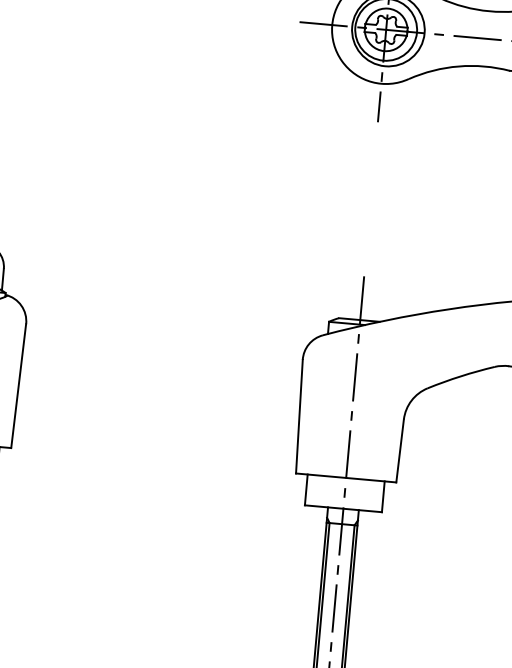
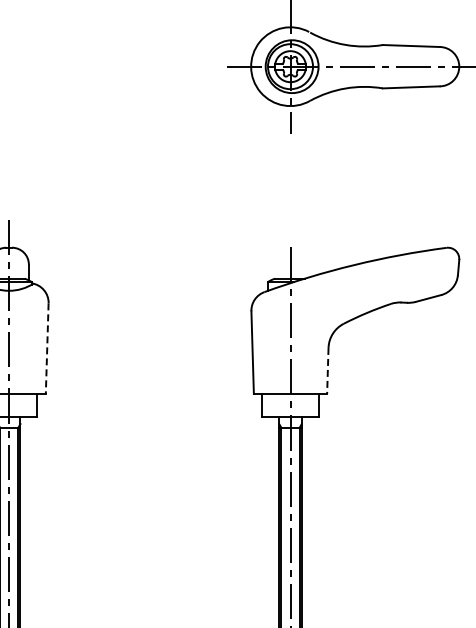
line: (18, 387) -> (47, 349), solid -> dashed
line: (399, 451) -> (327, 371), solid -> dashed

